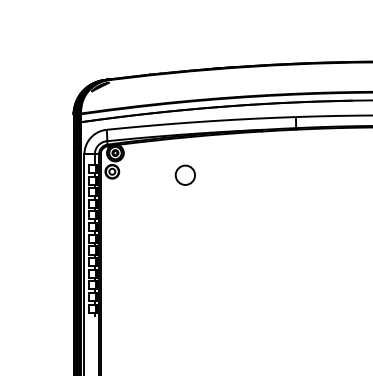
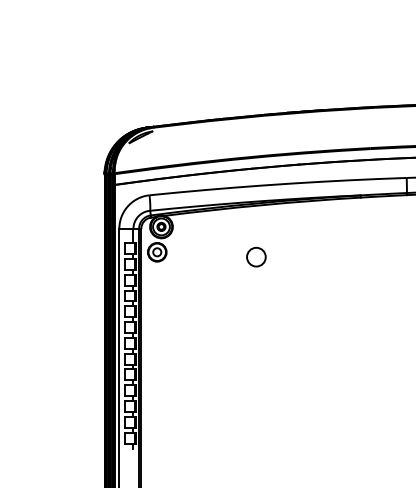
circle: (184, 175) -> (255, 257), size x0.71

